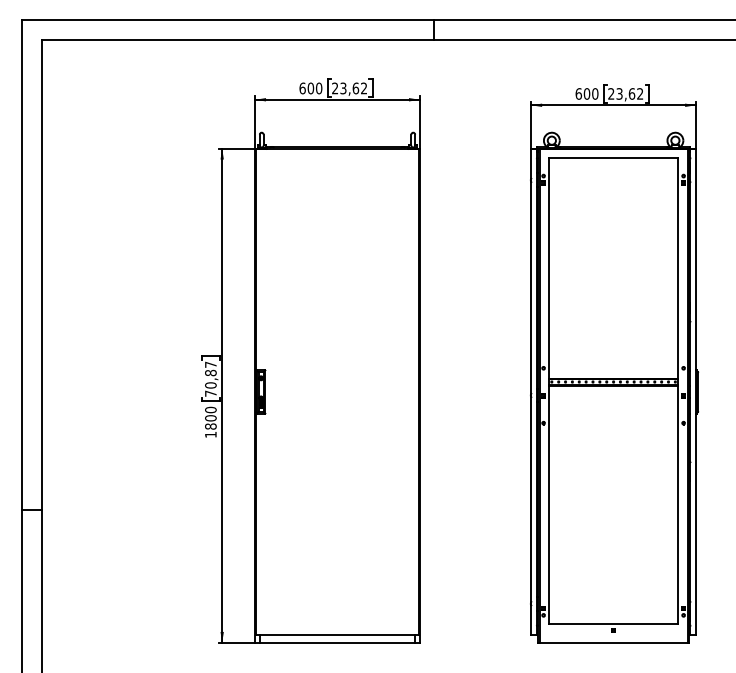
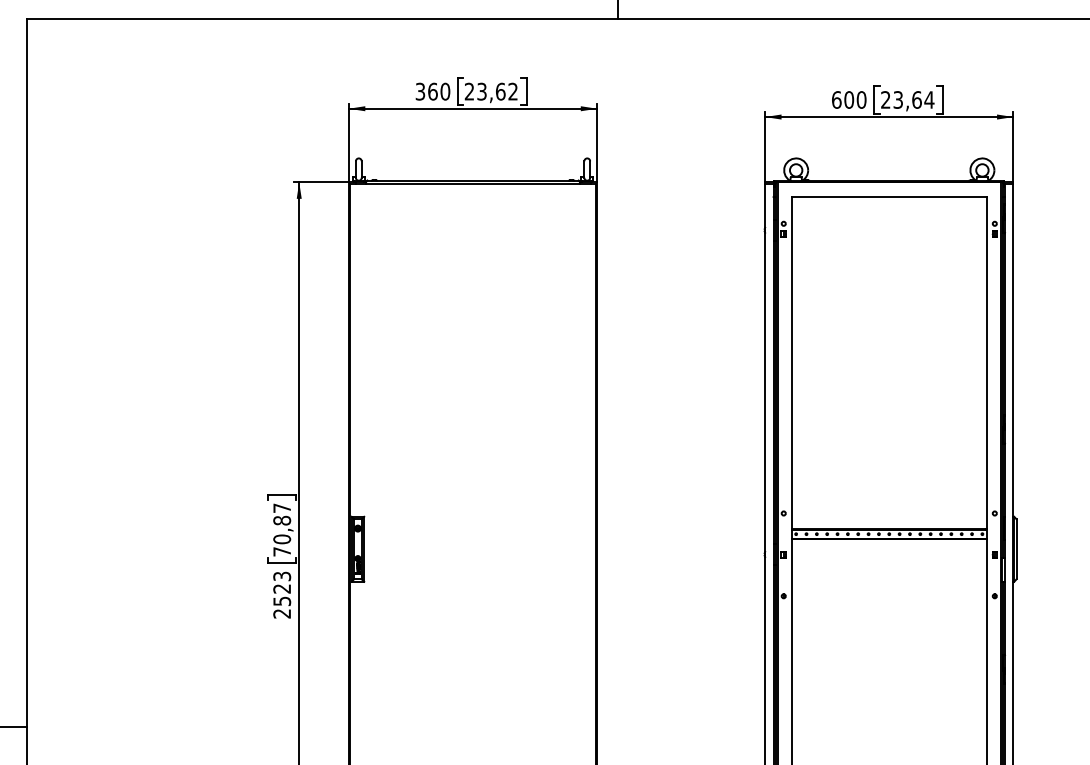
text: (306, 88) -> (426, 91), 600 -> 360
text: (639, 93) -> (928, 99), 23,62 -> 23,64
text: (210, 421) -> (281, 593), 1800 -> 2523

